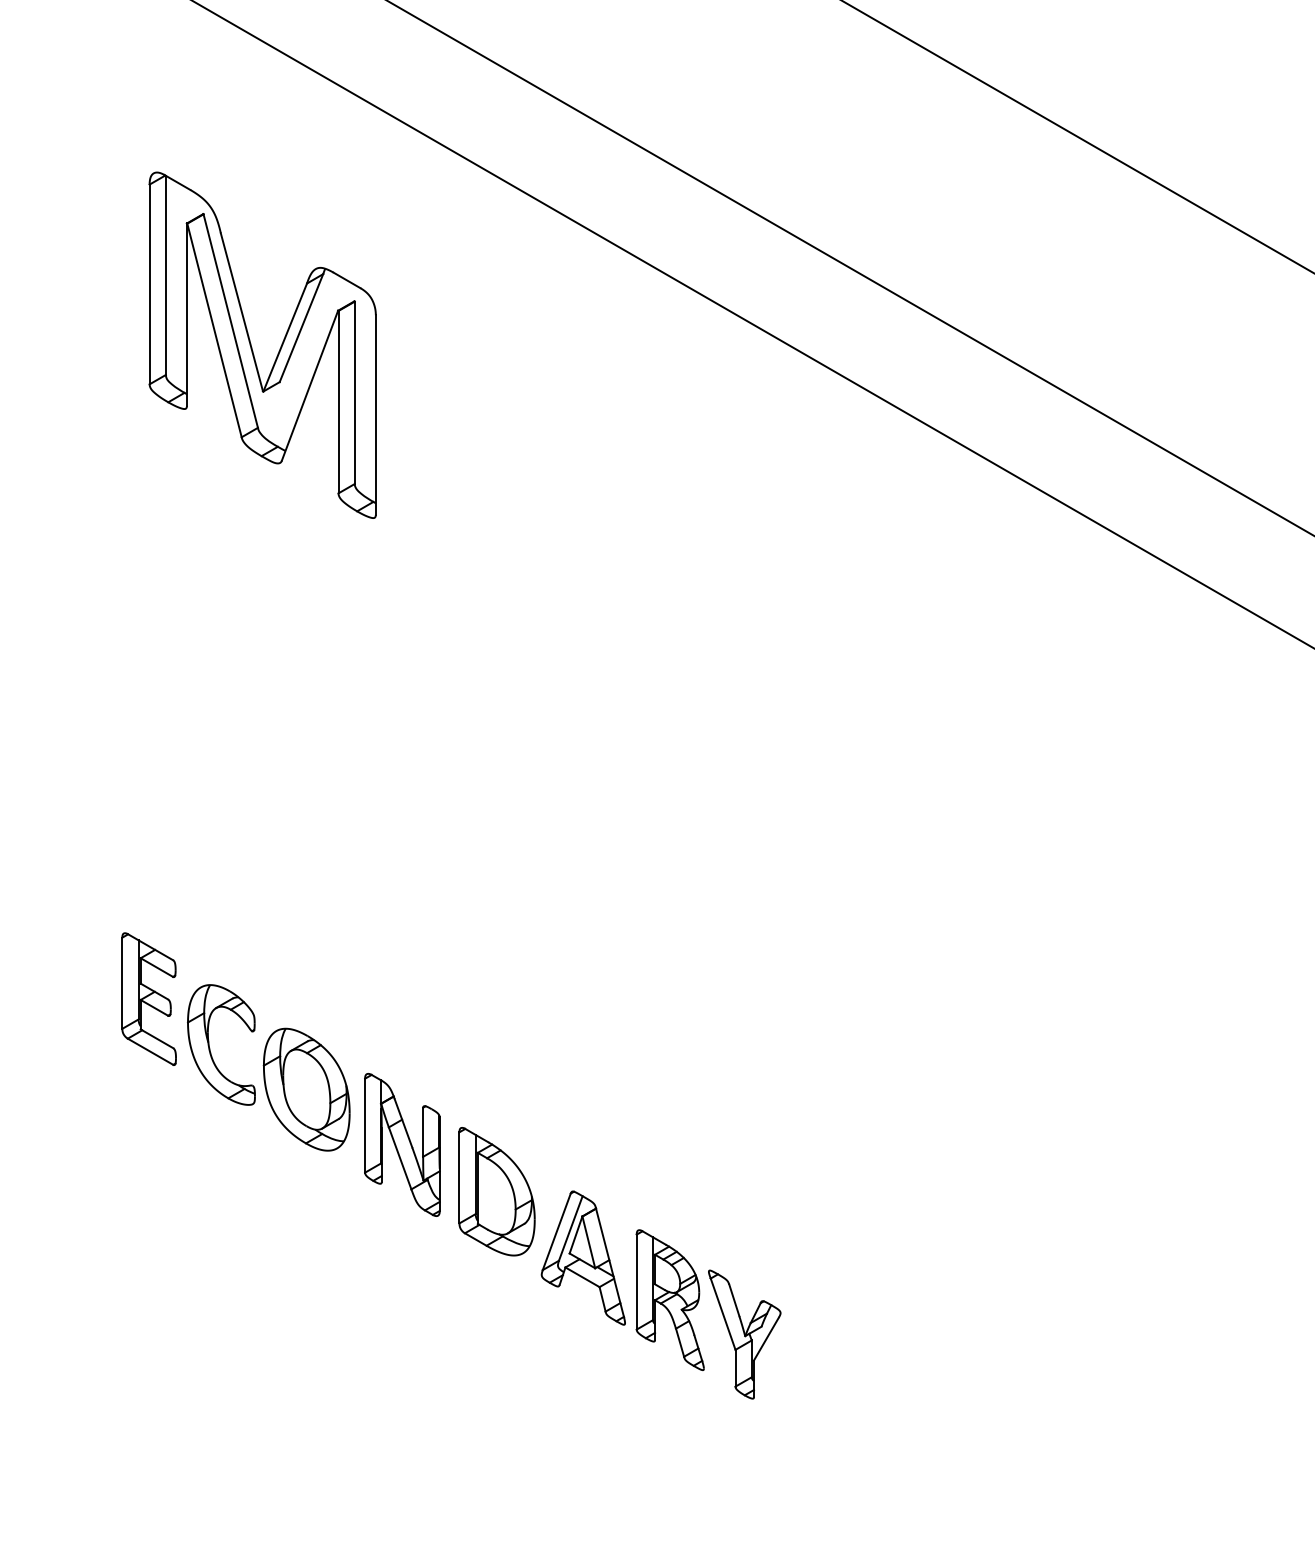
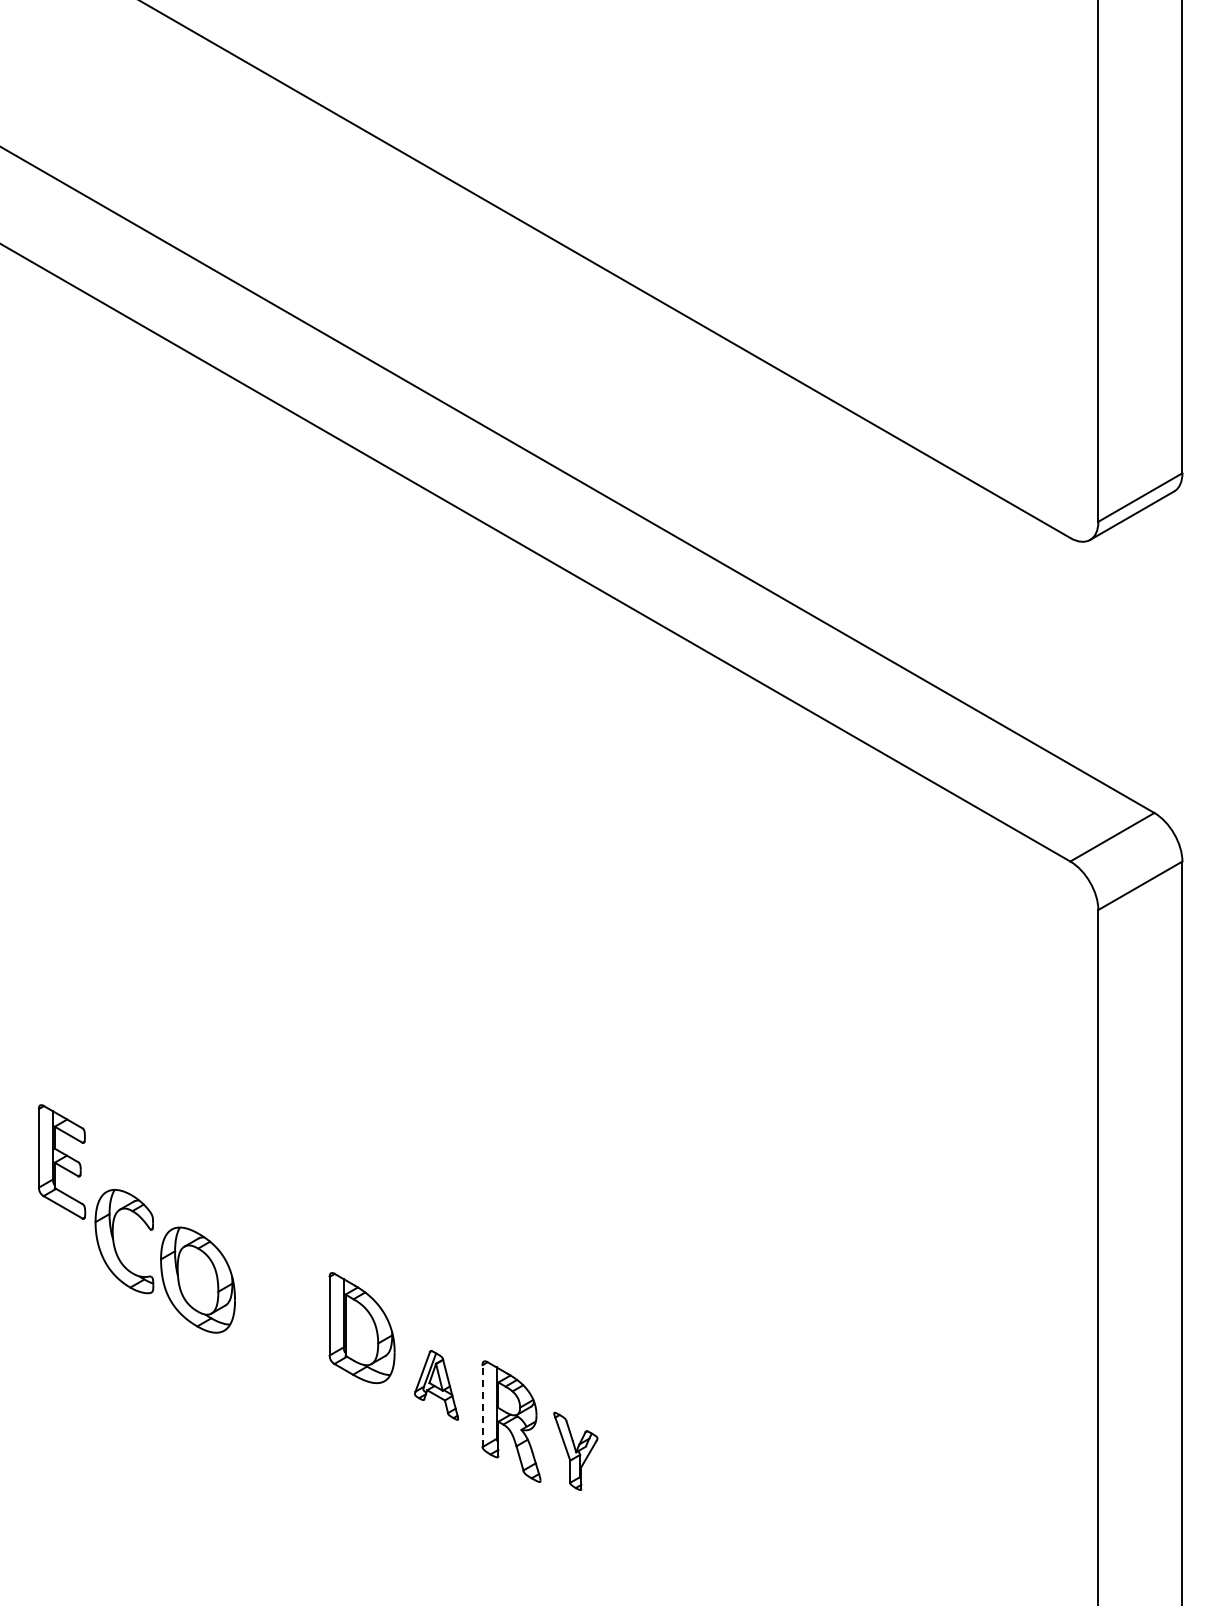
part: (252, 348) -> (151, 600), removed
part: (267, 1068) -> (164, 1261), moved
part: (402, 1144) -> (280, 1287), removed
part: (583, 1258) -> (436, 1385), size x0.6
line: (636, 1282) -> (482, 1406), solid -> dashed
part: (744, 1334) -> (575, 1451), size x0.7

